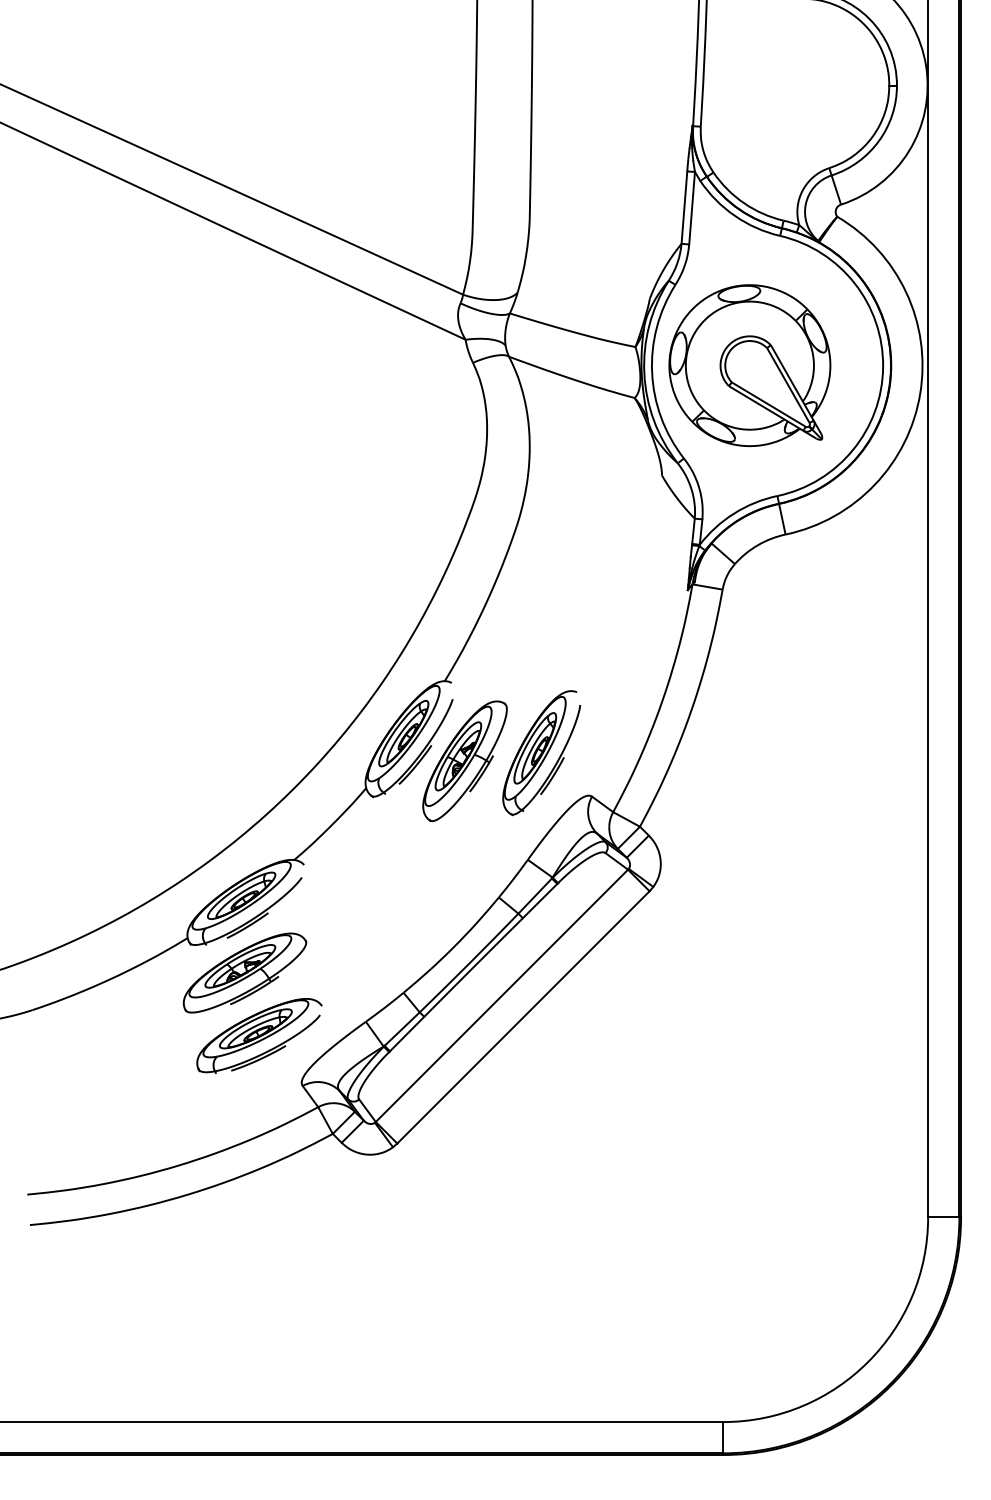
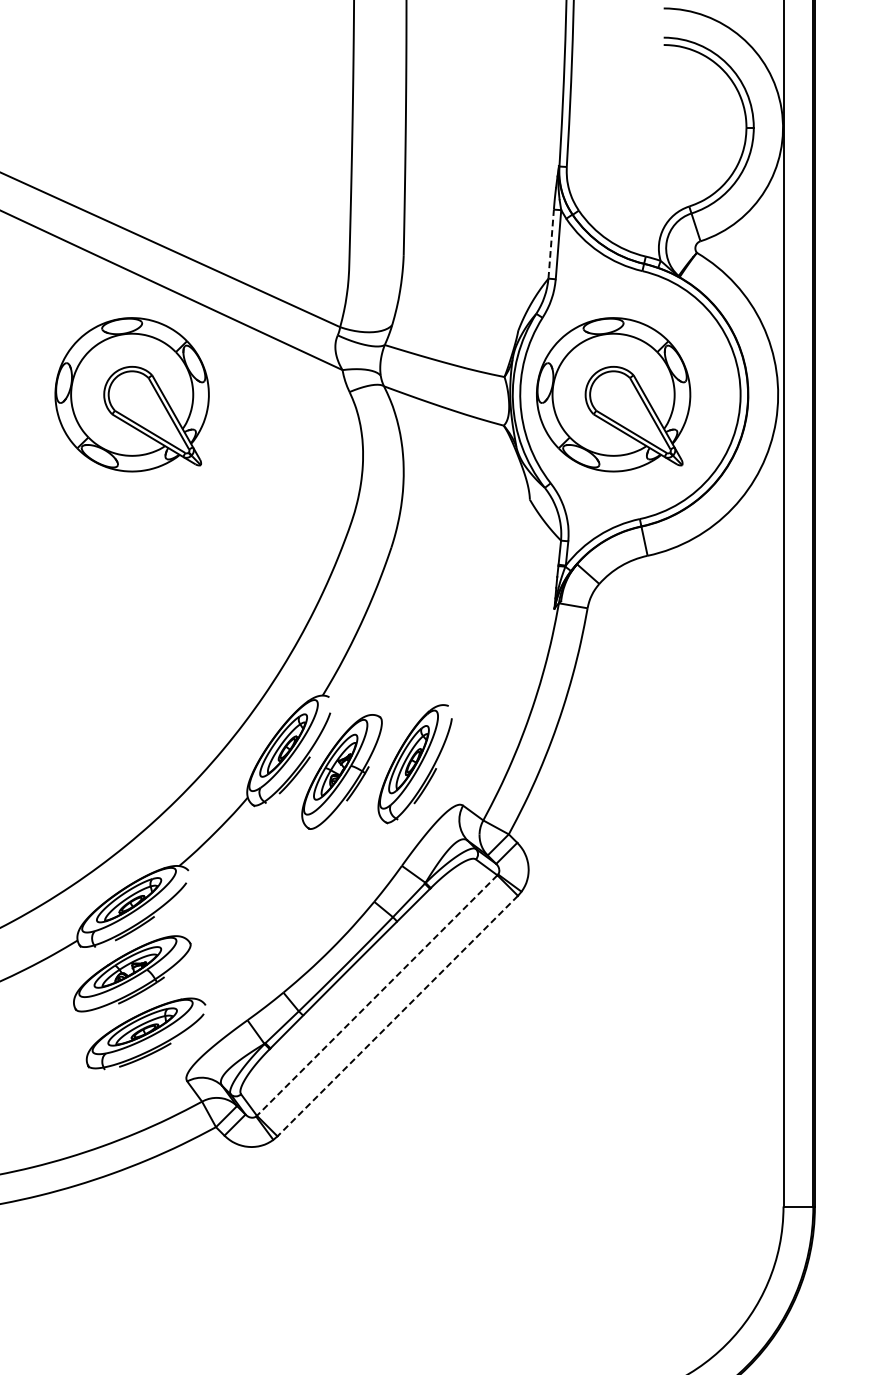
line: (684, 207) -> (551, 244), solid -> dashed
part: (244, 365) -> (131, 394), added
line: (501, 996) -> (376, 996), solid -> dashed
line: (523, 1017) -> (397, 1016), solid -> dashed

